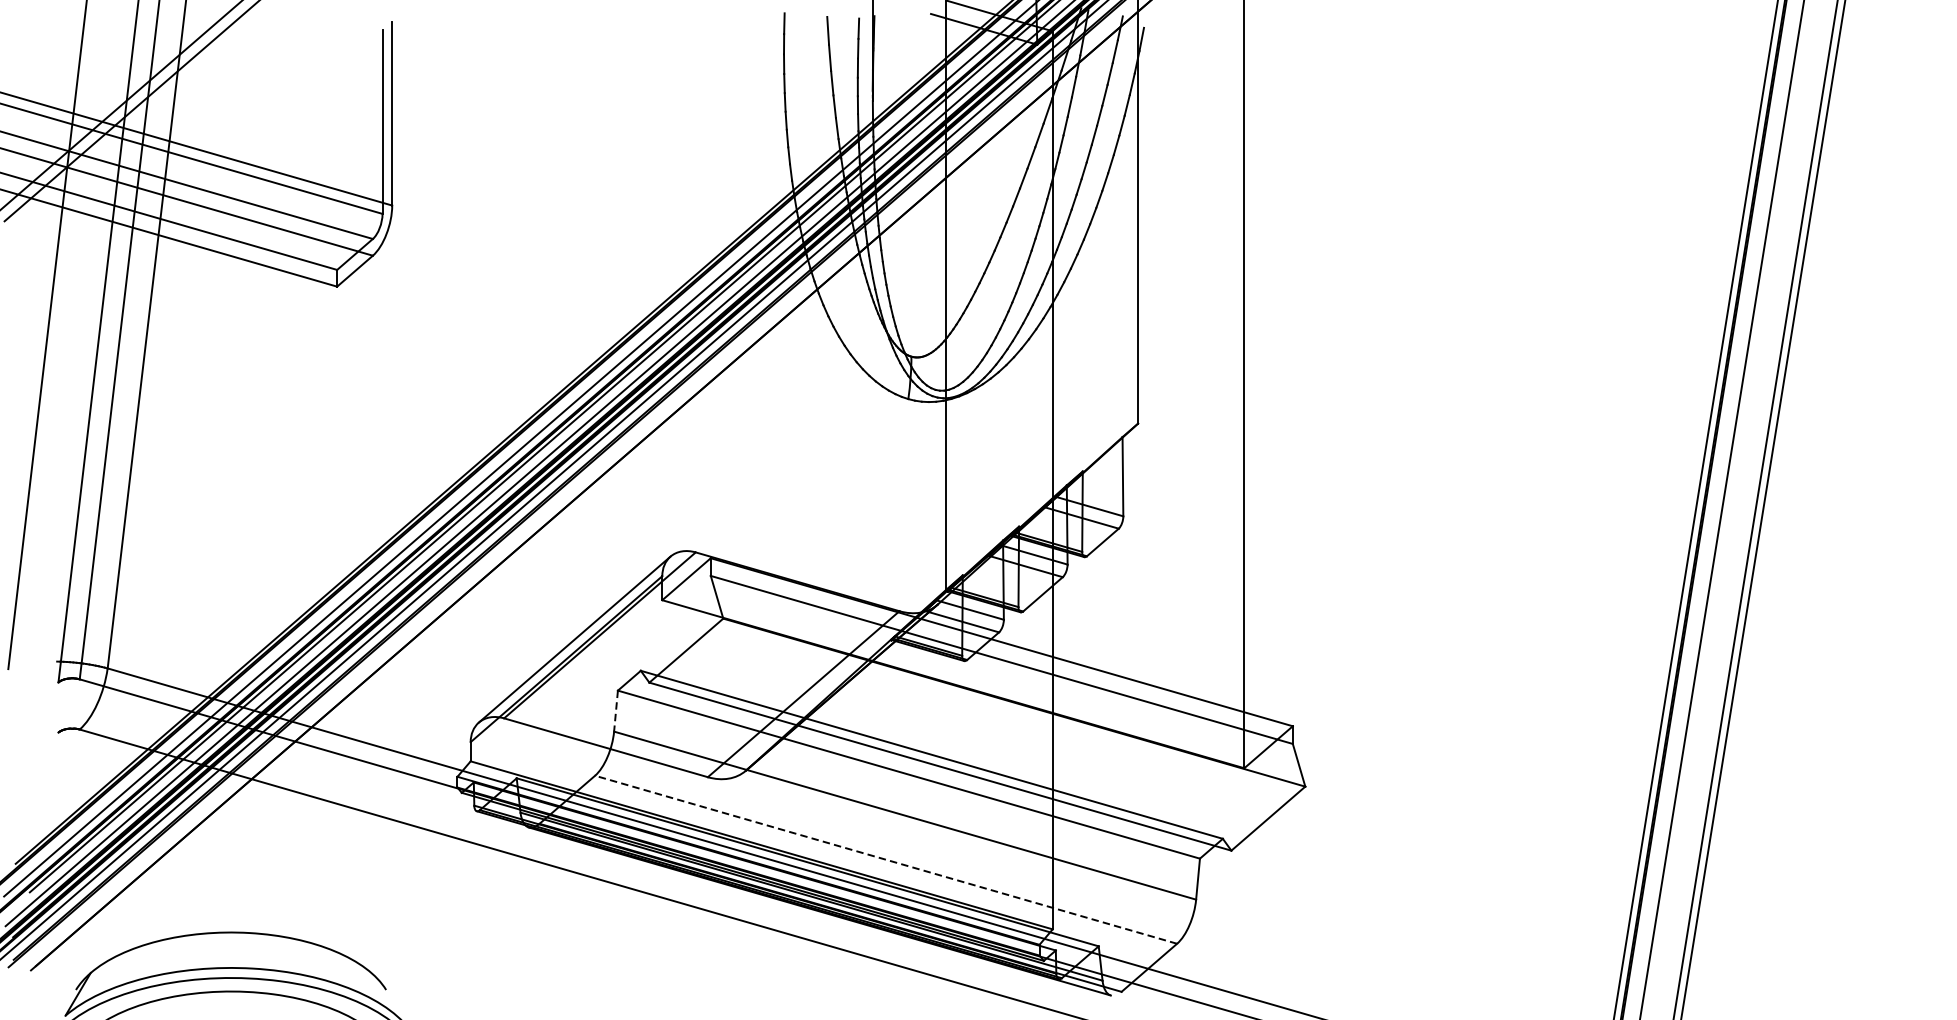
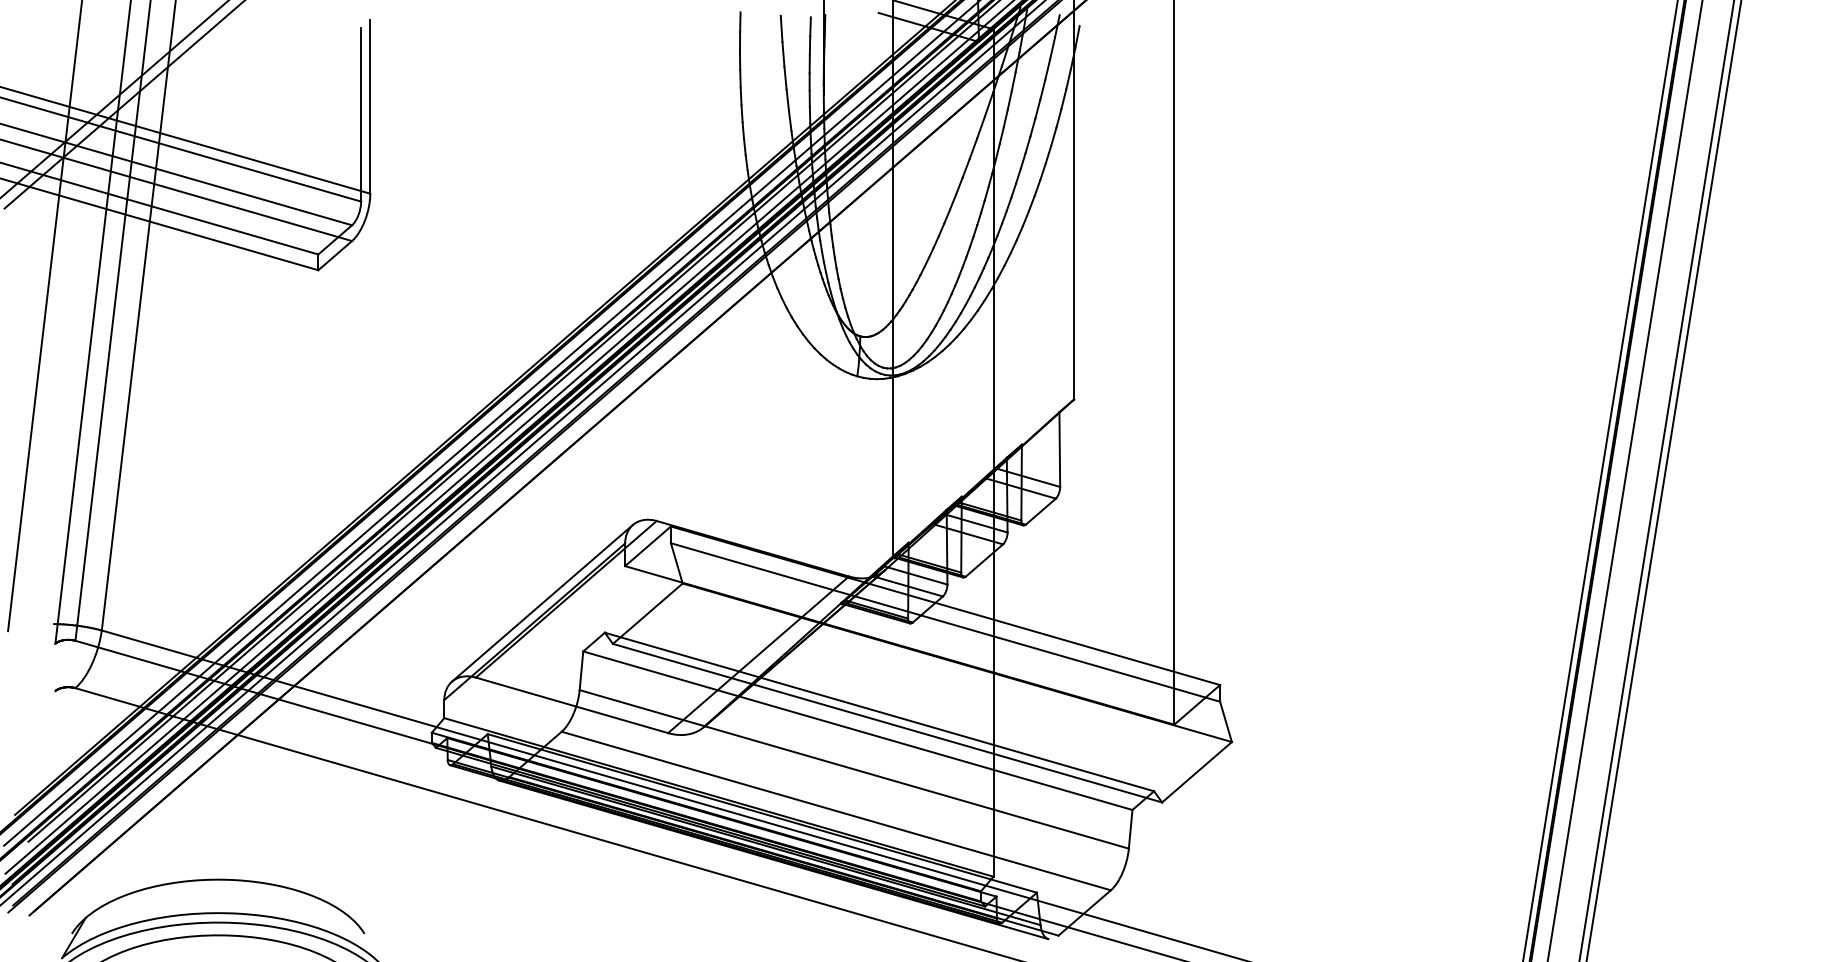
line: (616, 711) -> (581, 671), dashed -> solid
line: (886, 860) -> (836, 811), dashed -> solid

